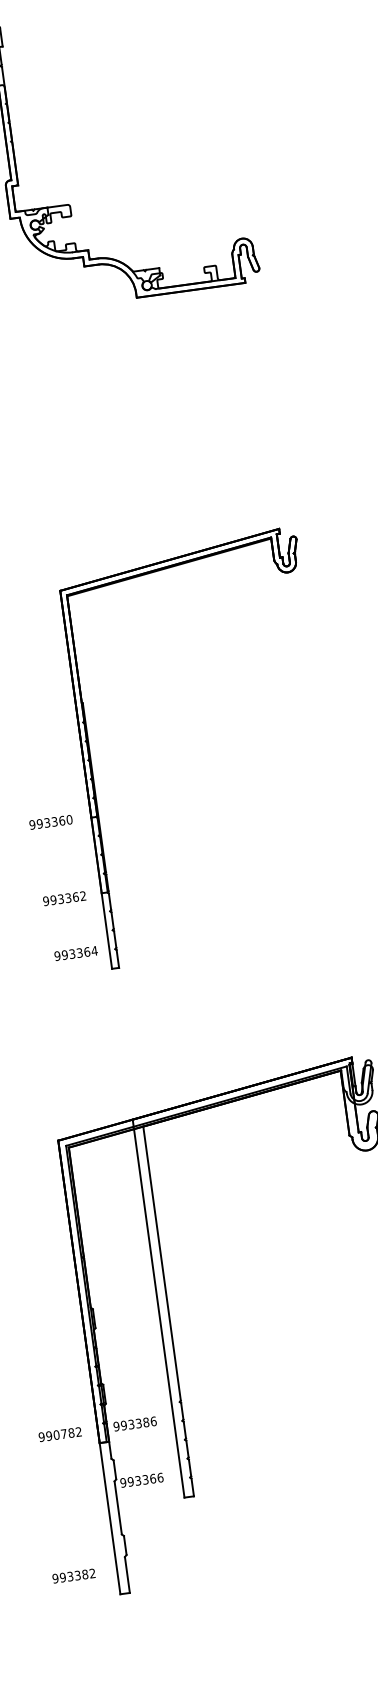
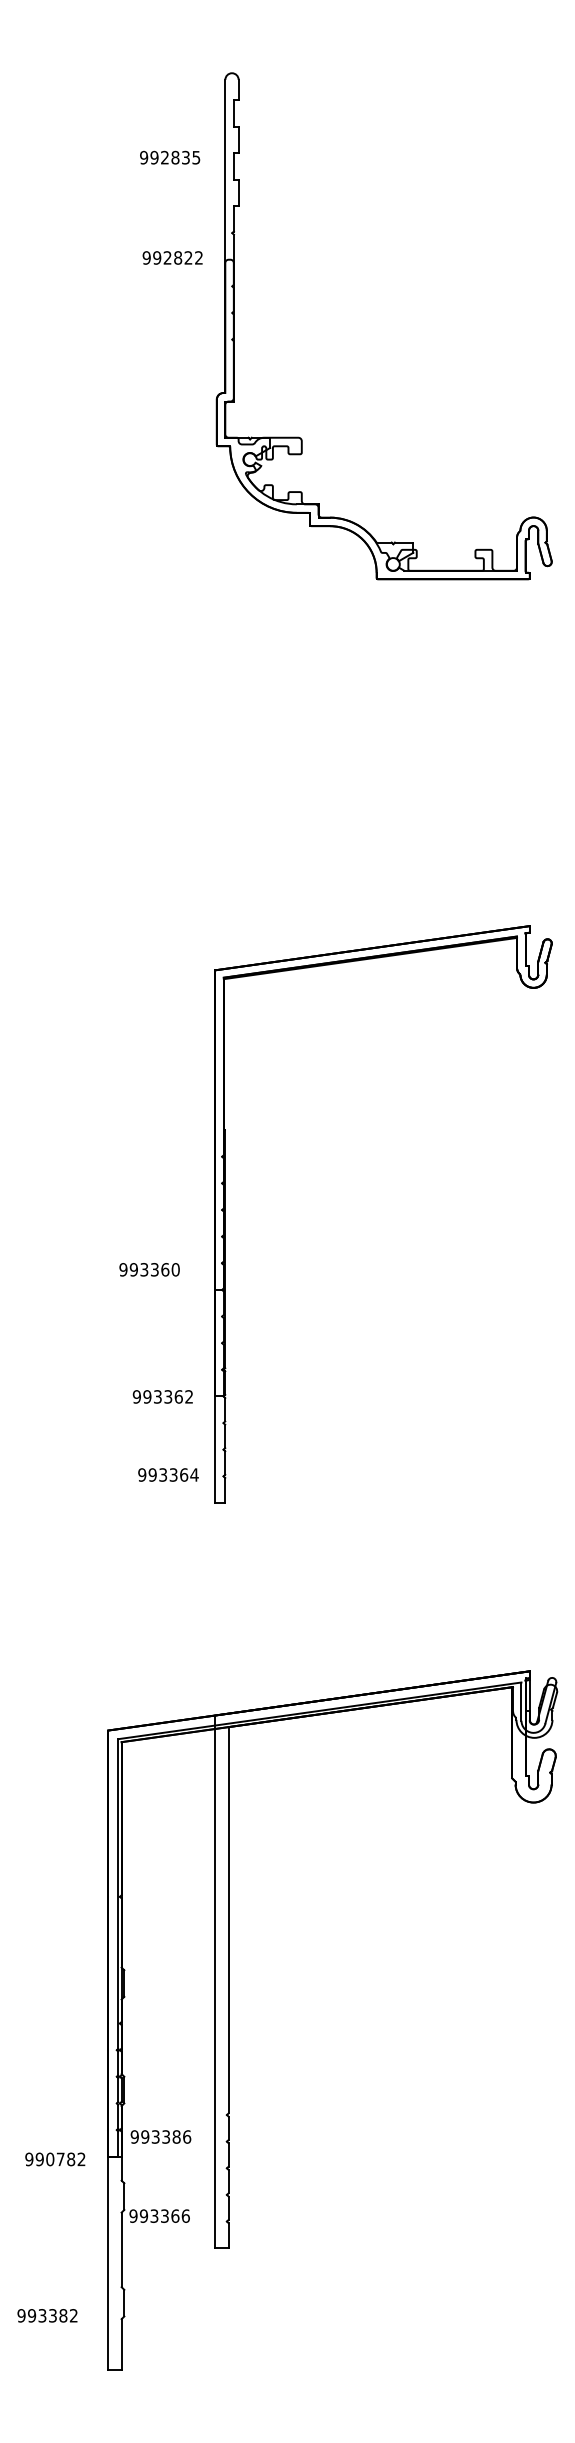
text: (50, 822) -> (149, 1269), moved
text: (60, 1434) -> (55, 2159), moved
text: (73, 1575) -> (47, 2315), moved

